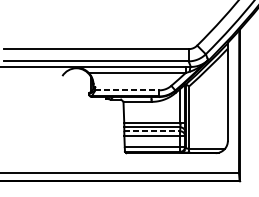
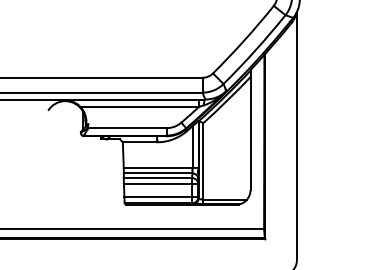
line: (128, 90) -> (128, 128), dashed -> solid
line: (152, 131) -> (158, 178), dashed -> solid

